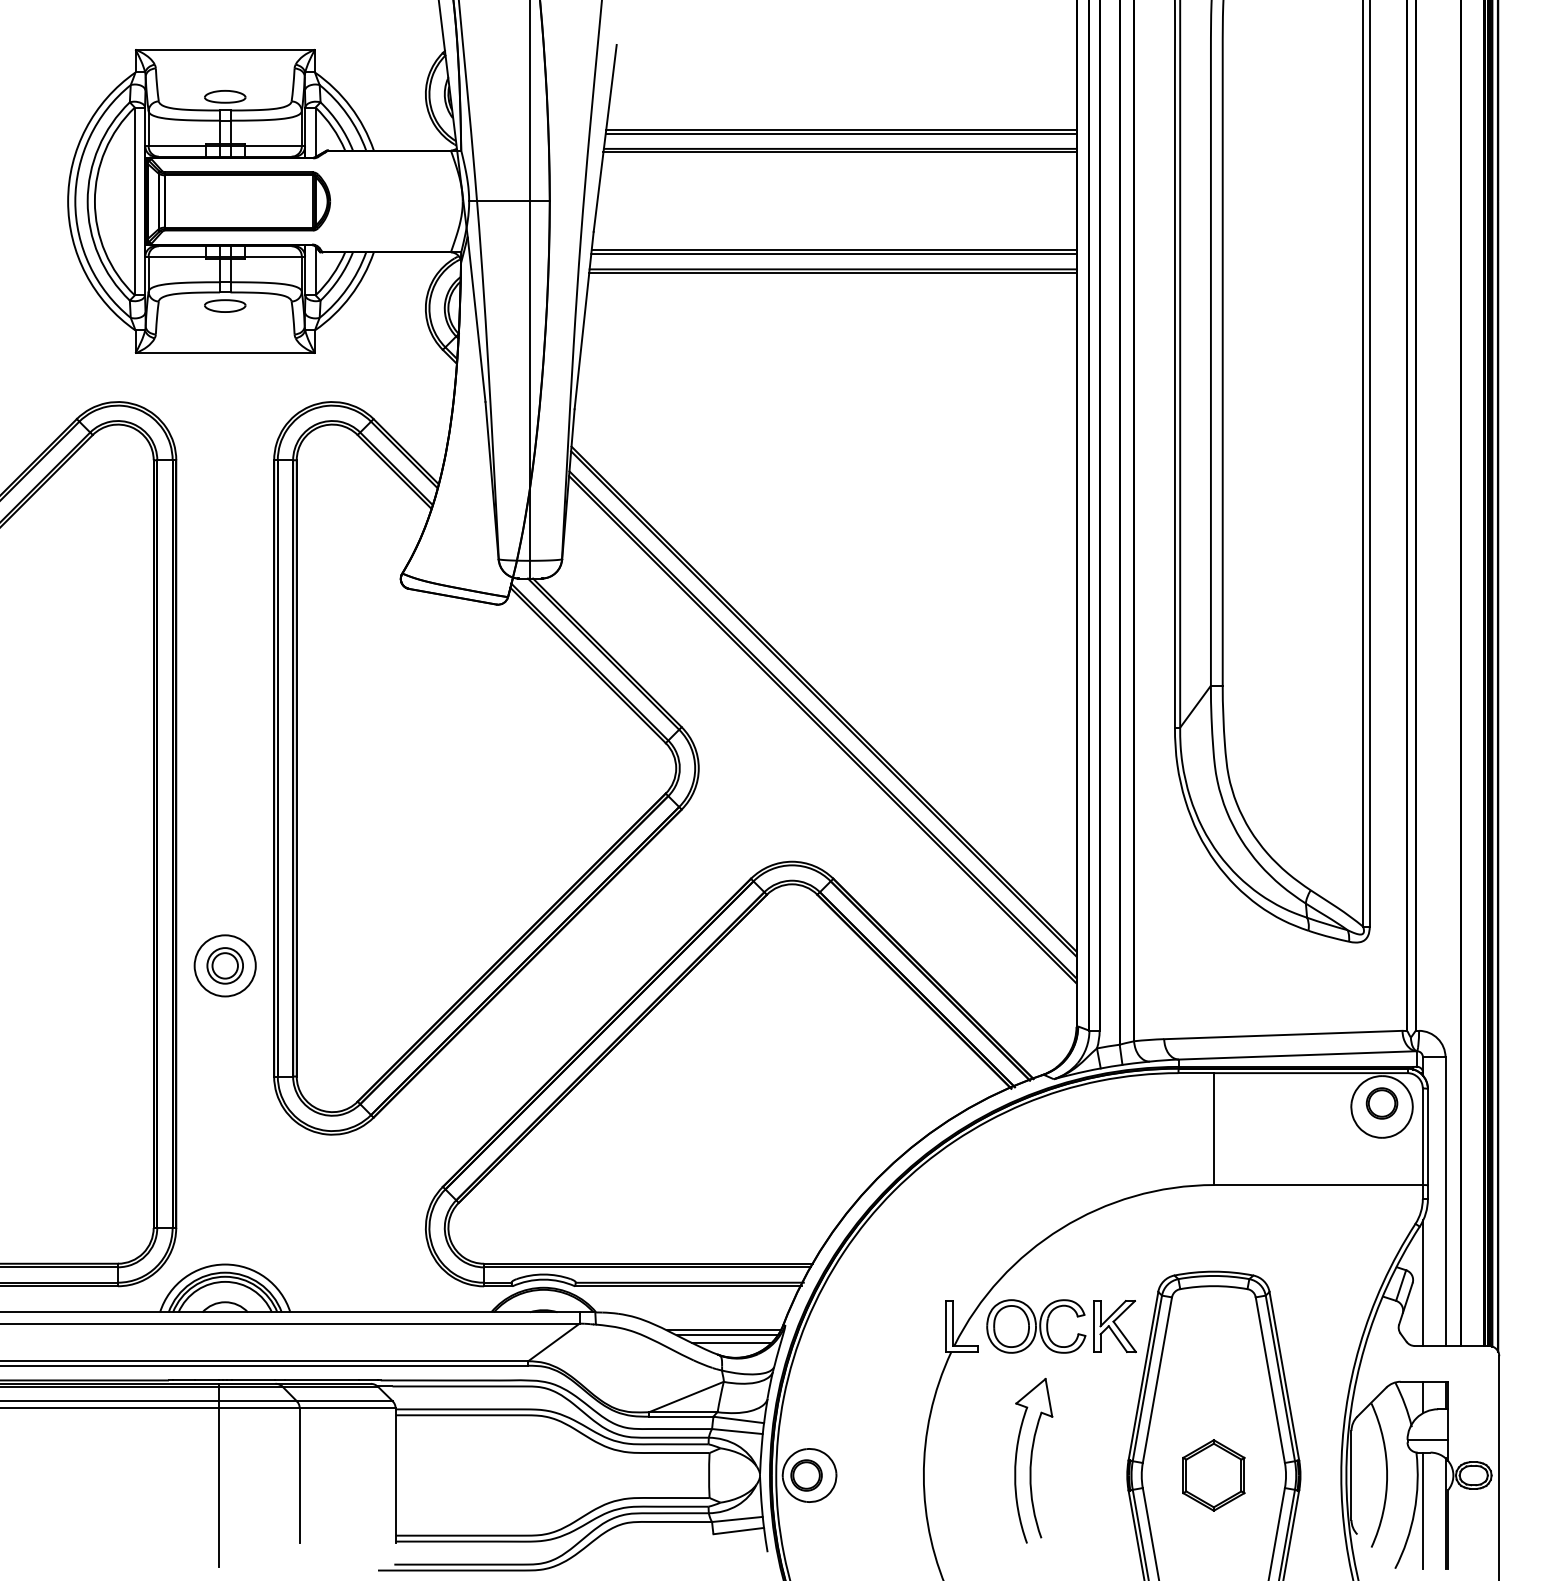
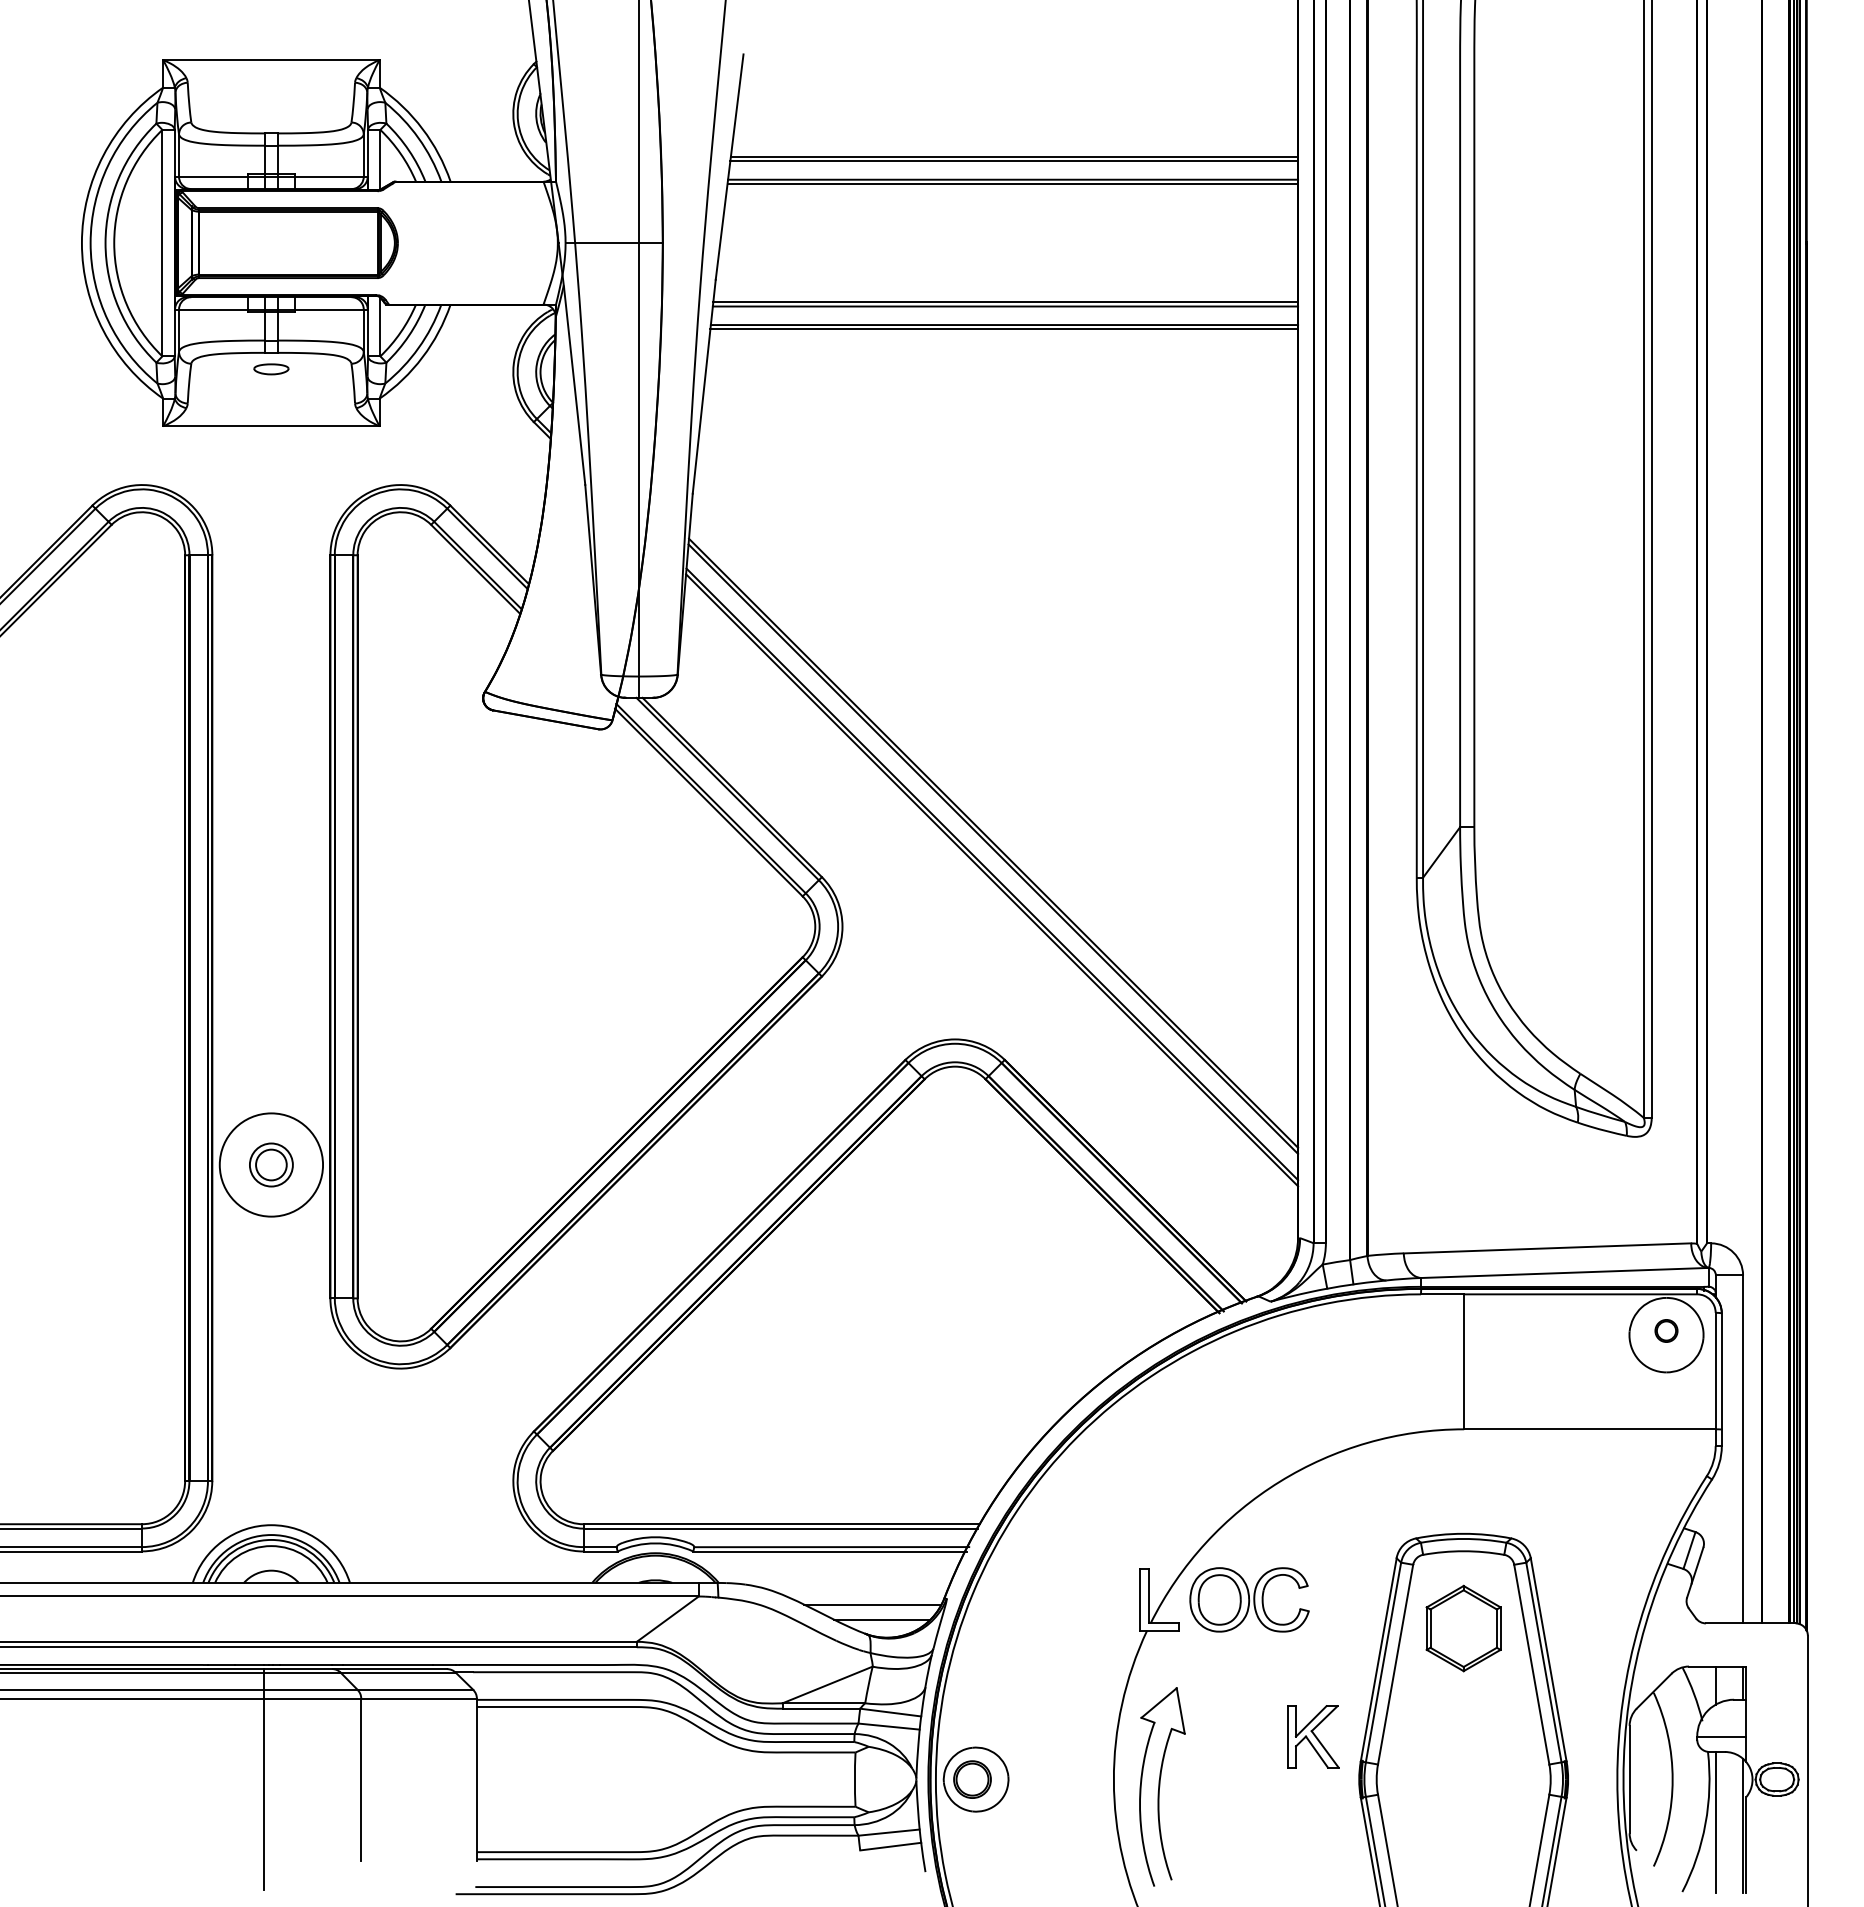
part: (225, 96) -> (271, 116), removed
part: (225, 306) -> (271, 369), size x0.7
circle: (225, 965) -> (271, 1164), size x1.4
part: (1382, 1103) -> (1666, 1330), size x0.6
line: (1422, 1283) -> (1715, 1547), removed
part: (1115, 1326) -> (1313, 1736), moved
line: (727, 1335) -> (877, 1610), removed
part: (1033, 1460) -> (1162, 1786), moved
part: (1213, 1475) -> (1463, 1628), moved

